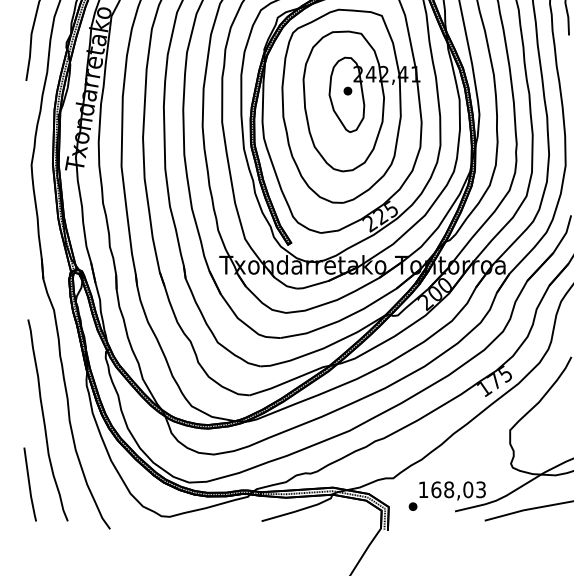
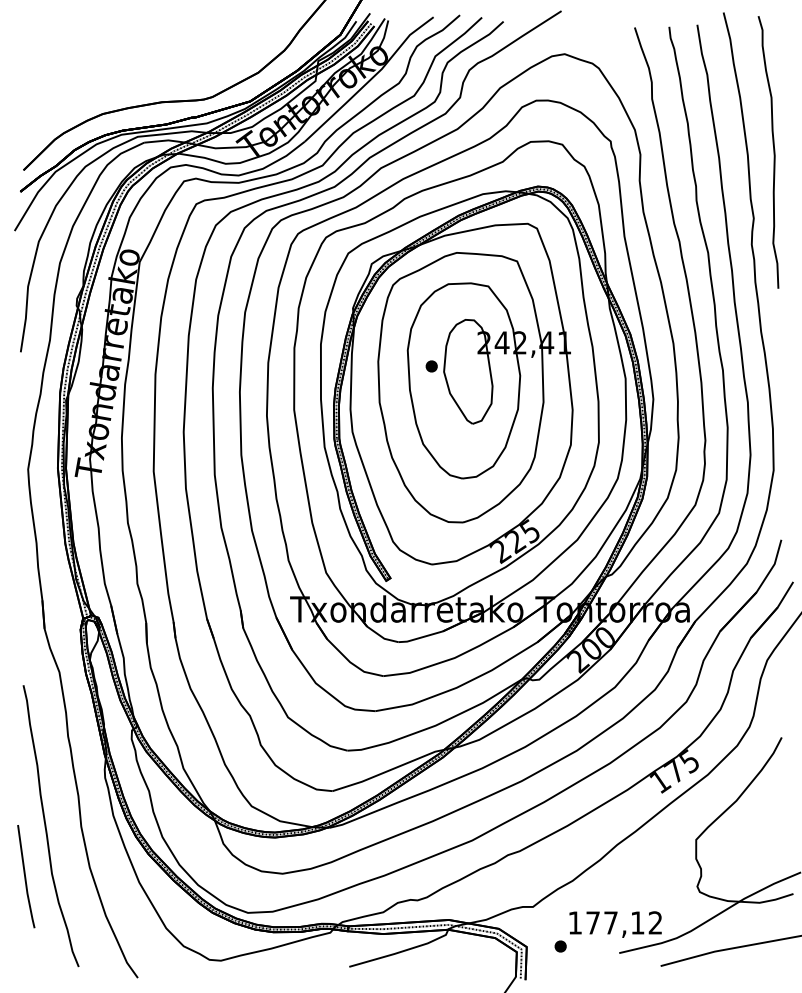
part: (347, 91) -> (431, 366), moved
part: (30, 484) -> (26, 876), moved
text: (458, 489) -> (624, 922), 168,03 -> 177,12

